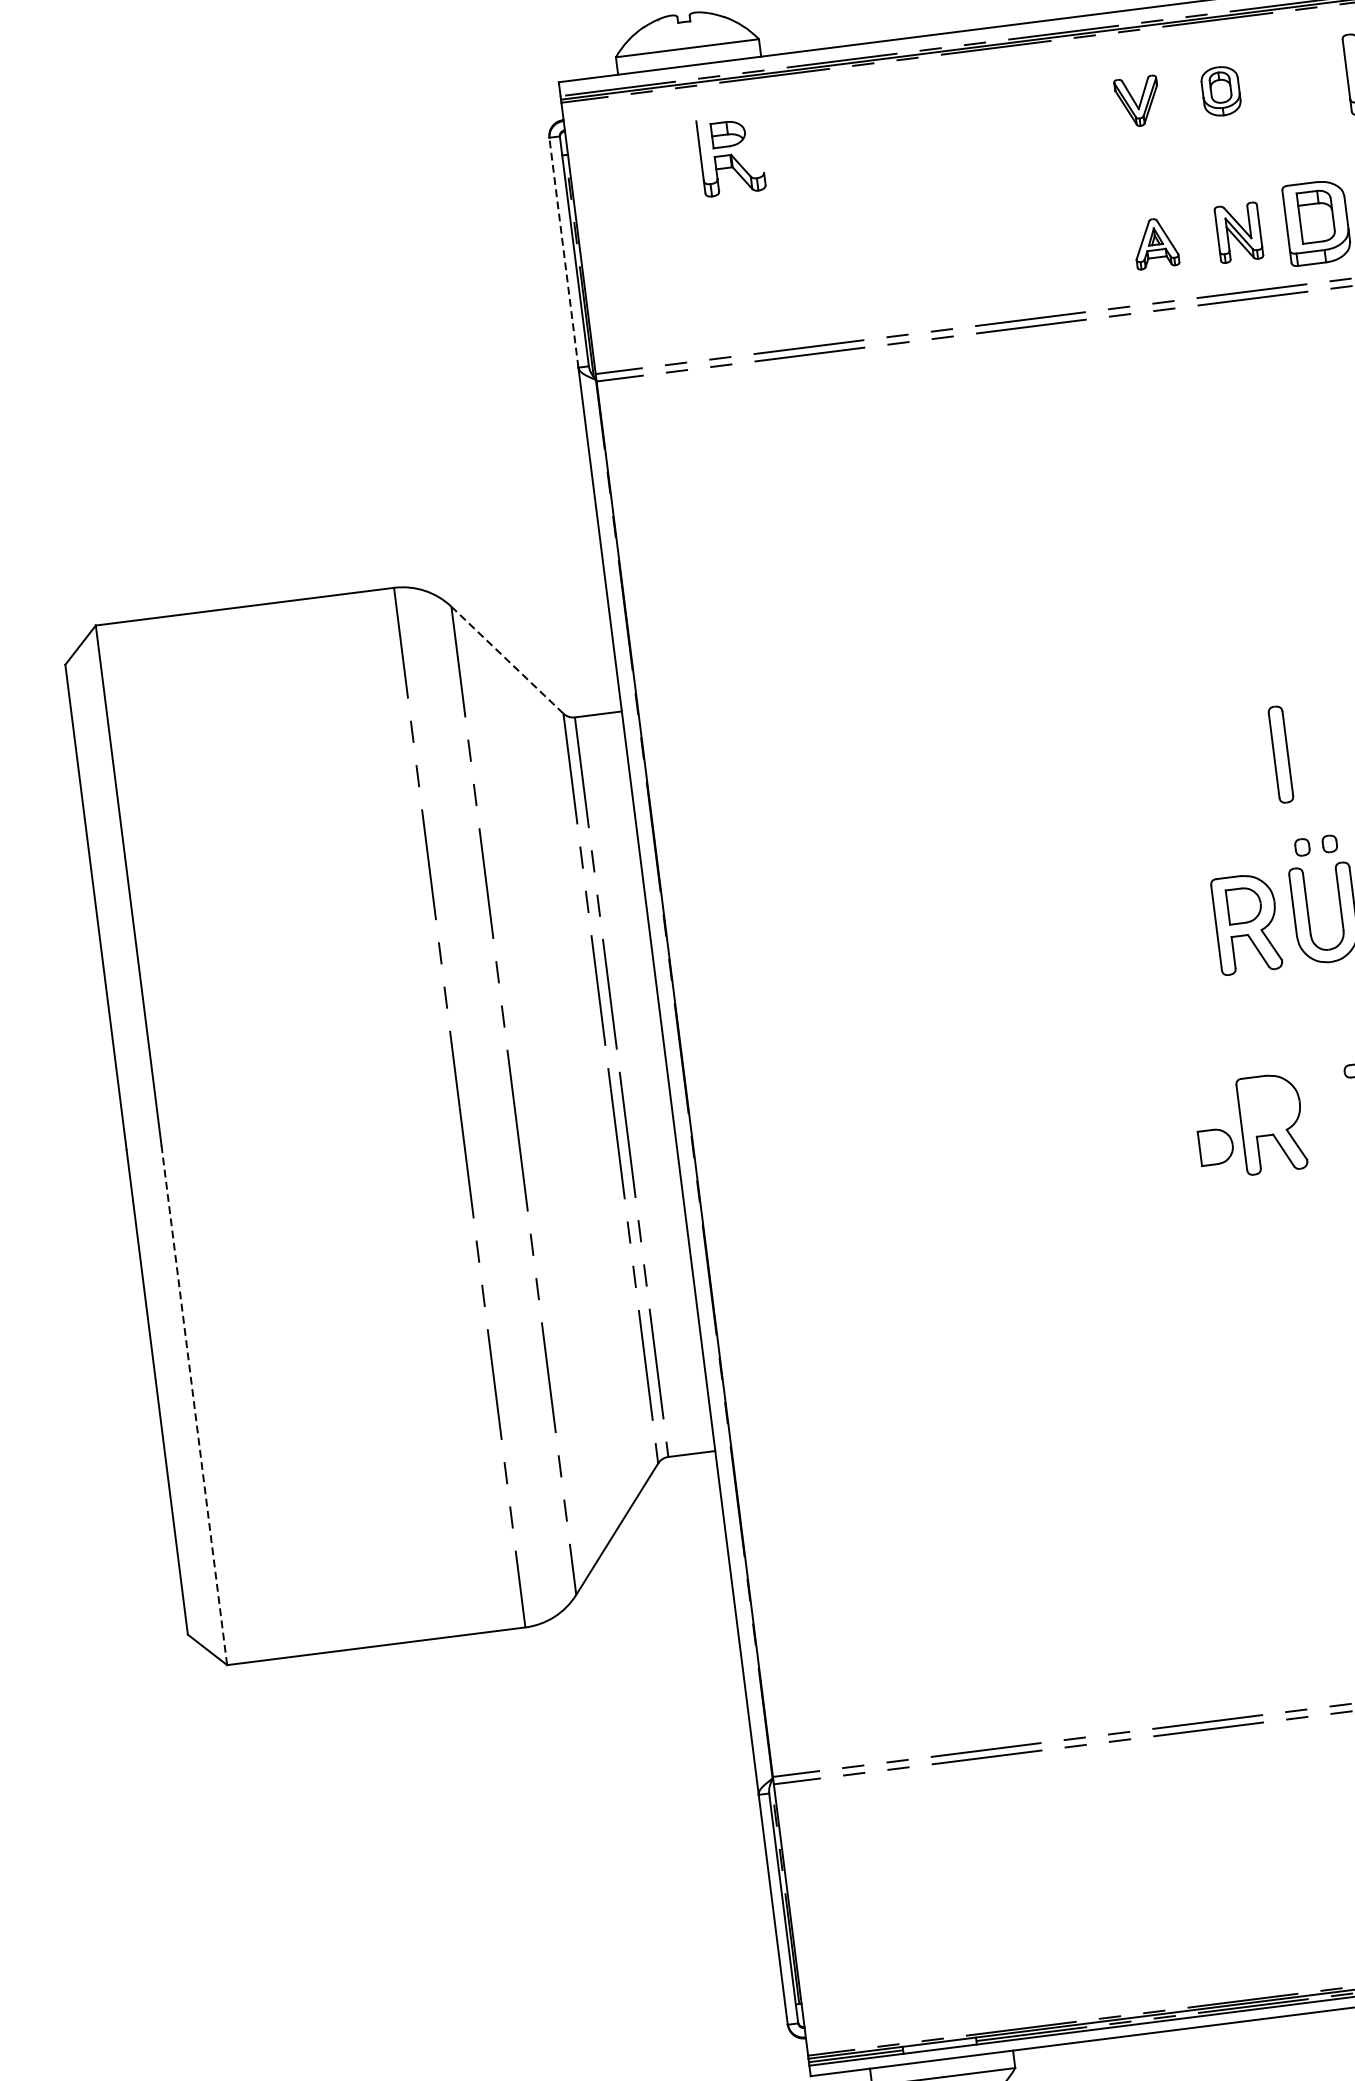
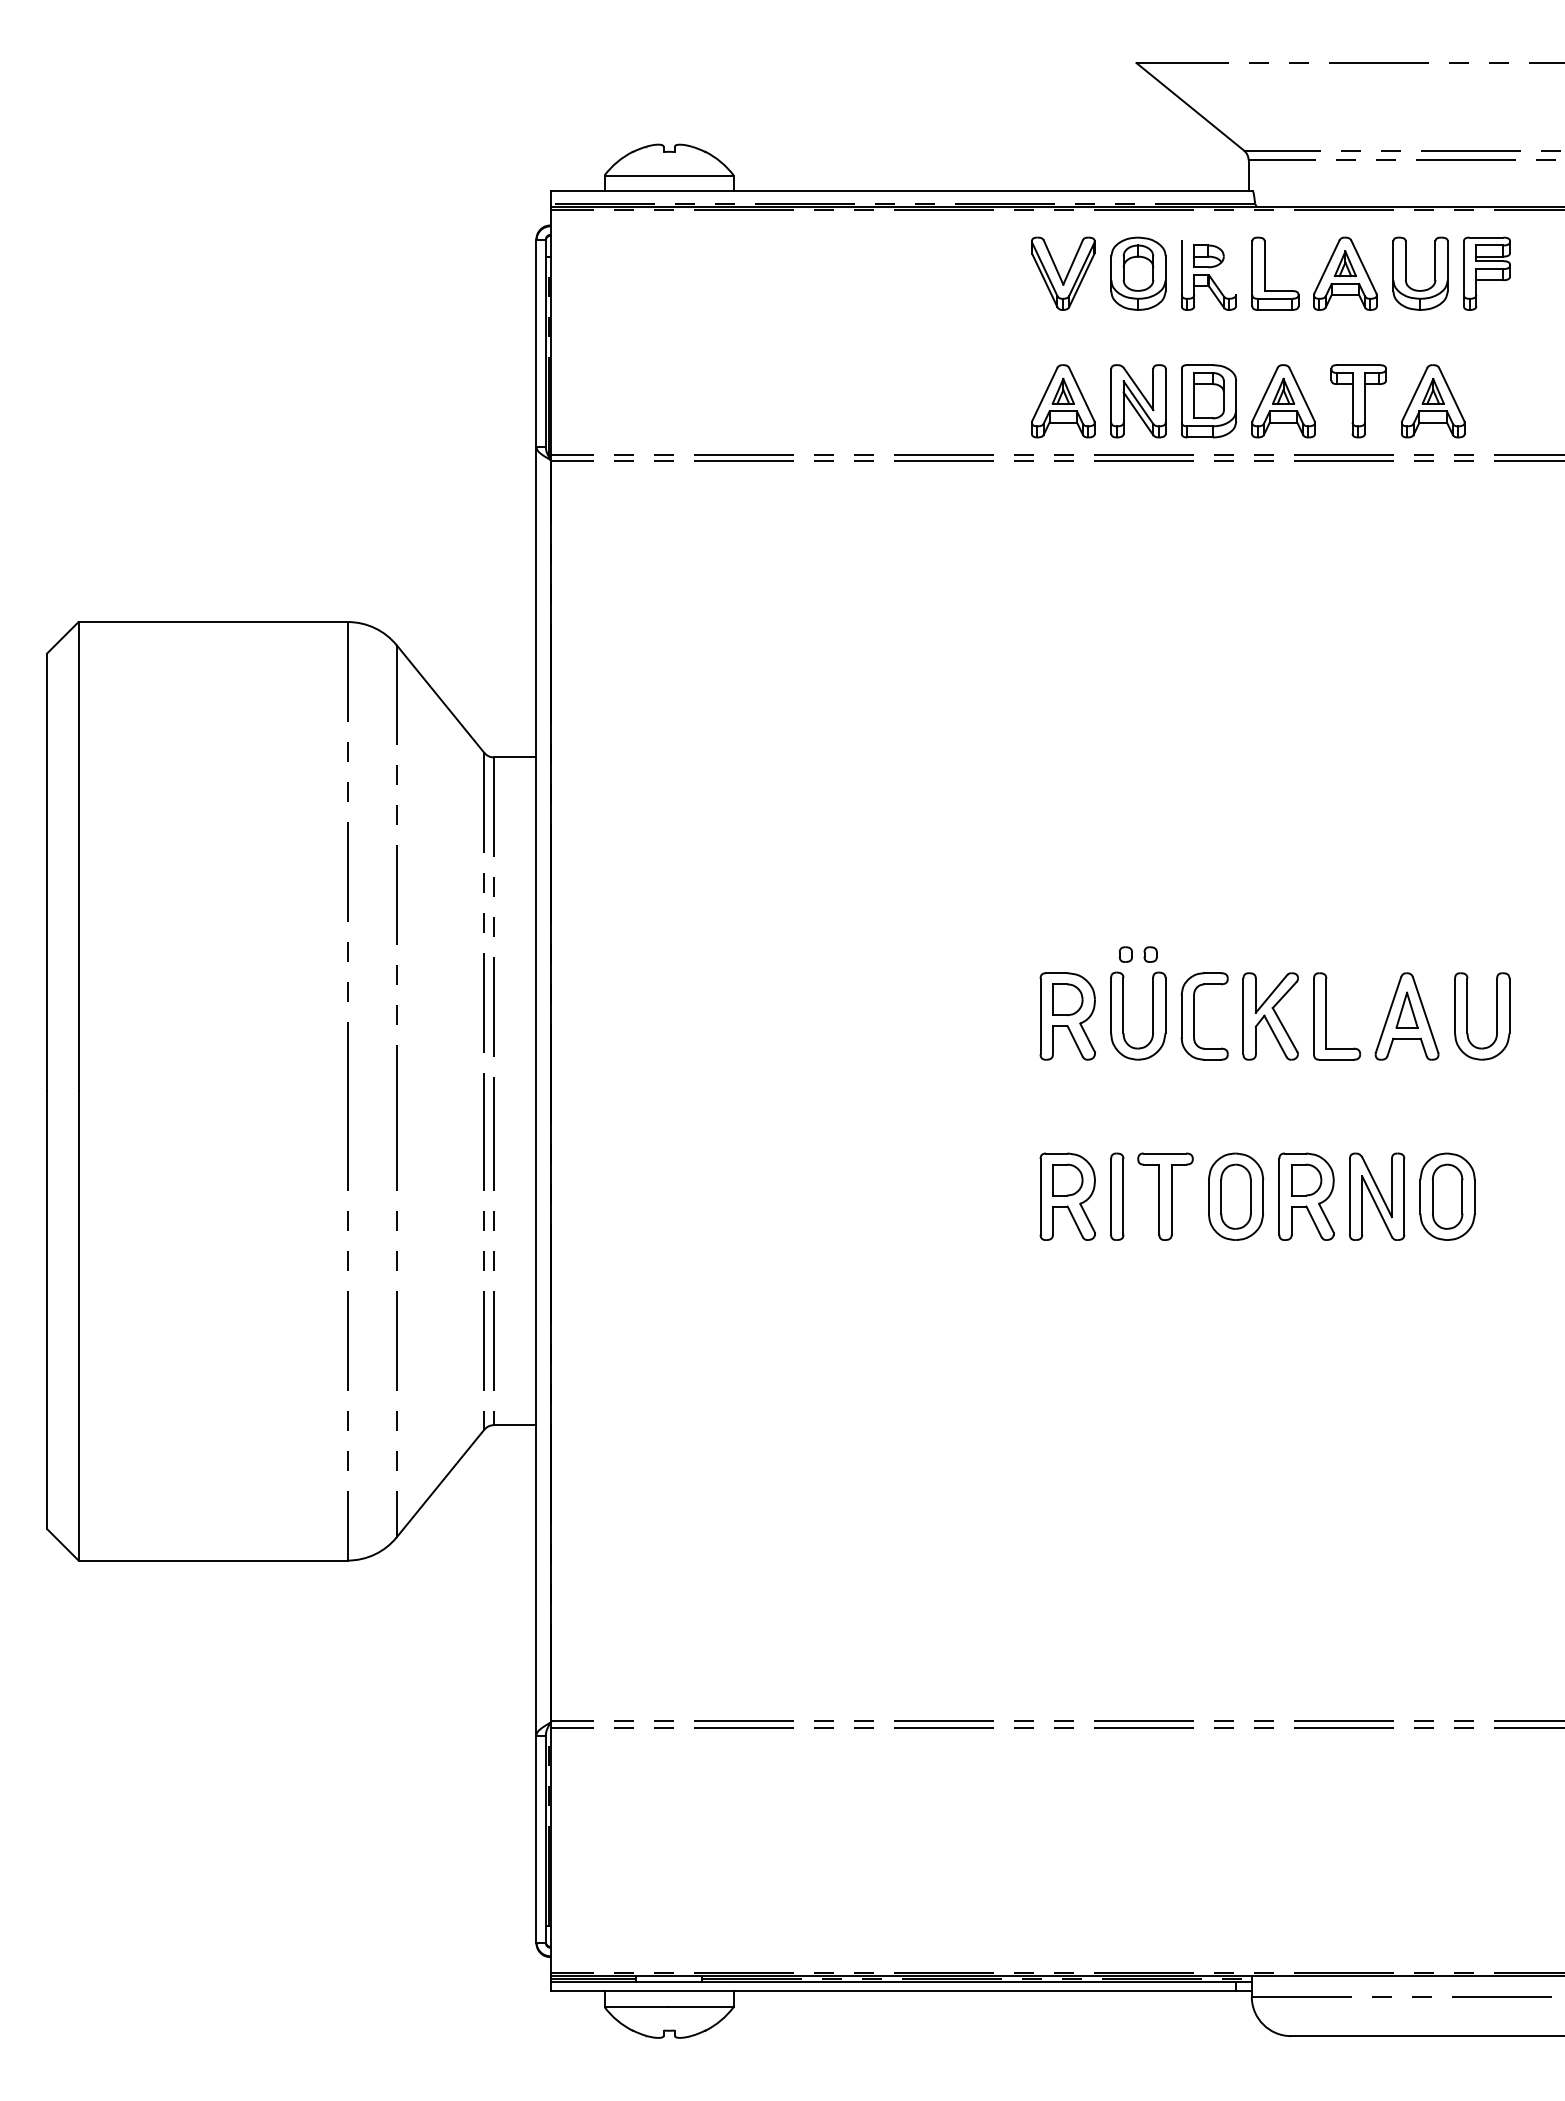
part: (1221, 91) -> (1138, 273), size x1.67
part: (1137, 101) -> (1063, 273), size x1.67
part: (730, 155) -> (1208, 275), moved
part: (1238, 232) -> (1138, 401), size x1.43
part: (1155, 243) -> (1063, 401), size x1.67
line: (564, 252) -> (536, 343), dashed -> solid
line: (507, 659) -> (440, 698), dashed -> solid
part: (1281, 754) -> (1117, 1196), moved
part: (1215, 1146) -> (1067, 1179), moved
line: (194, 1404) -> (78, 1325), dashed -> solid

